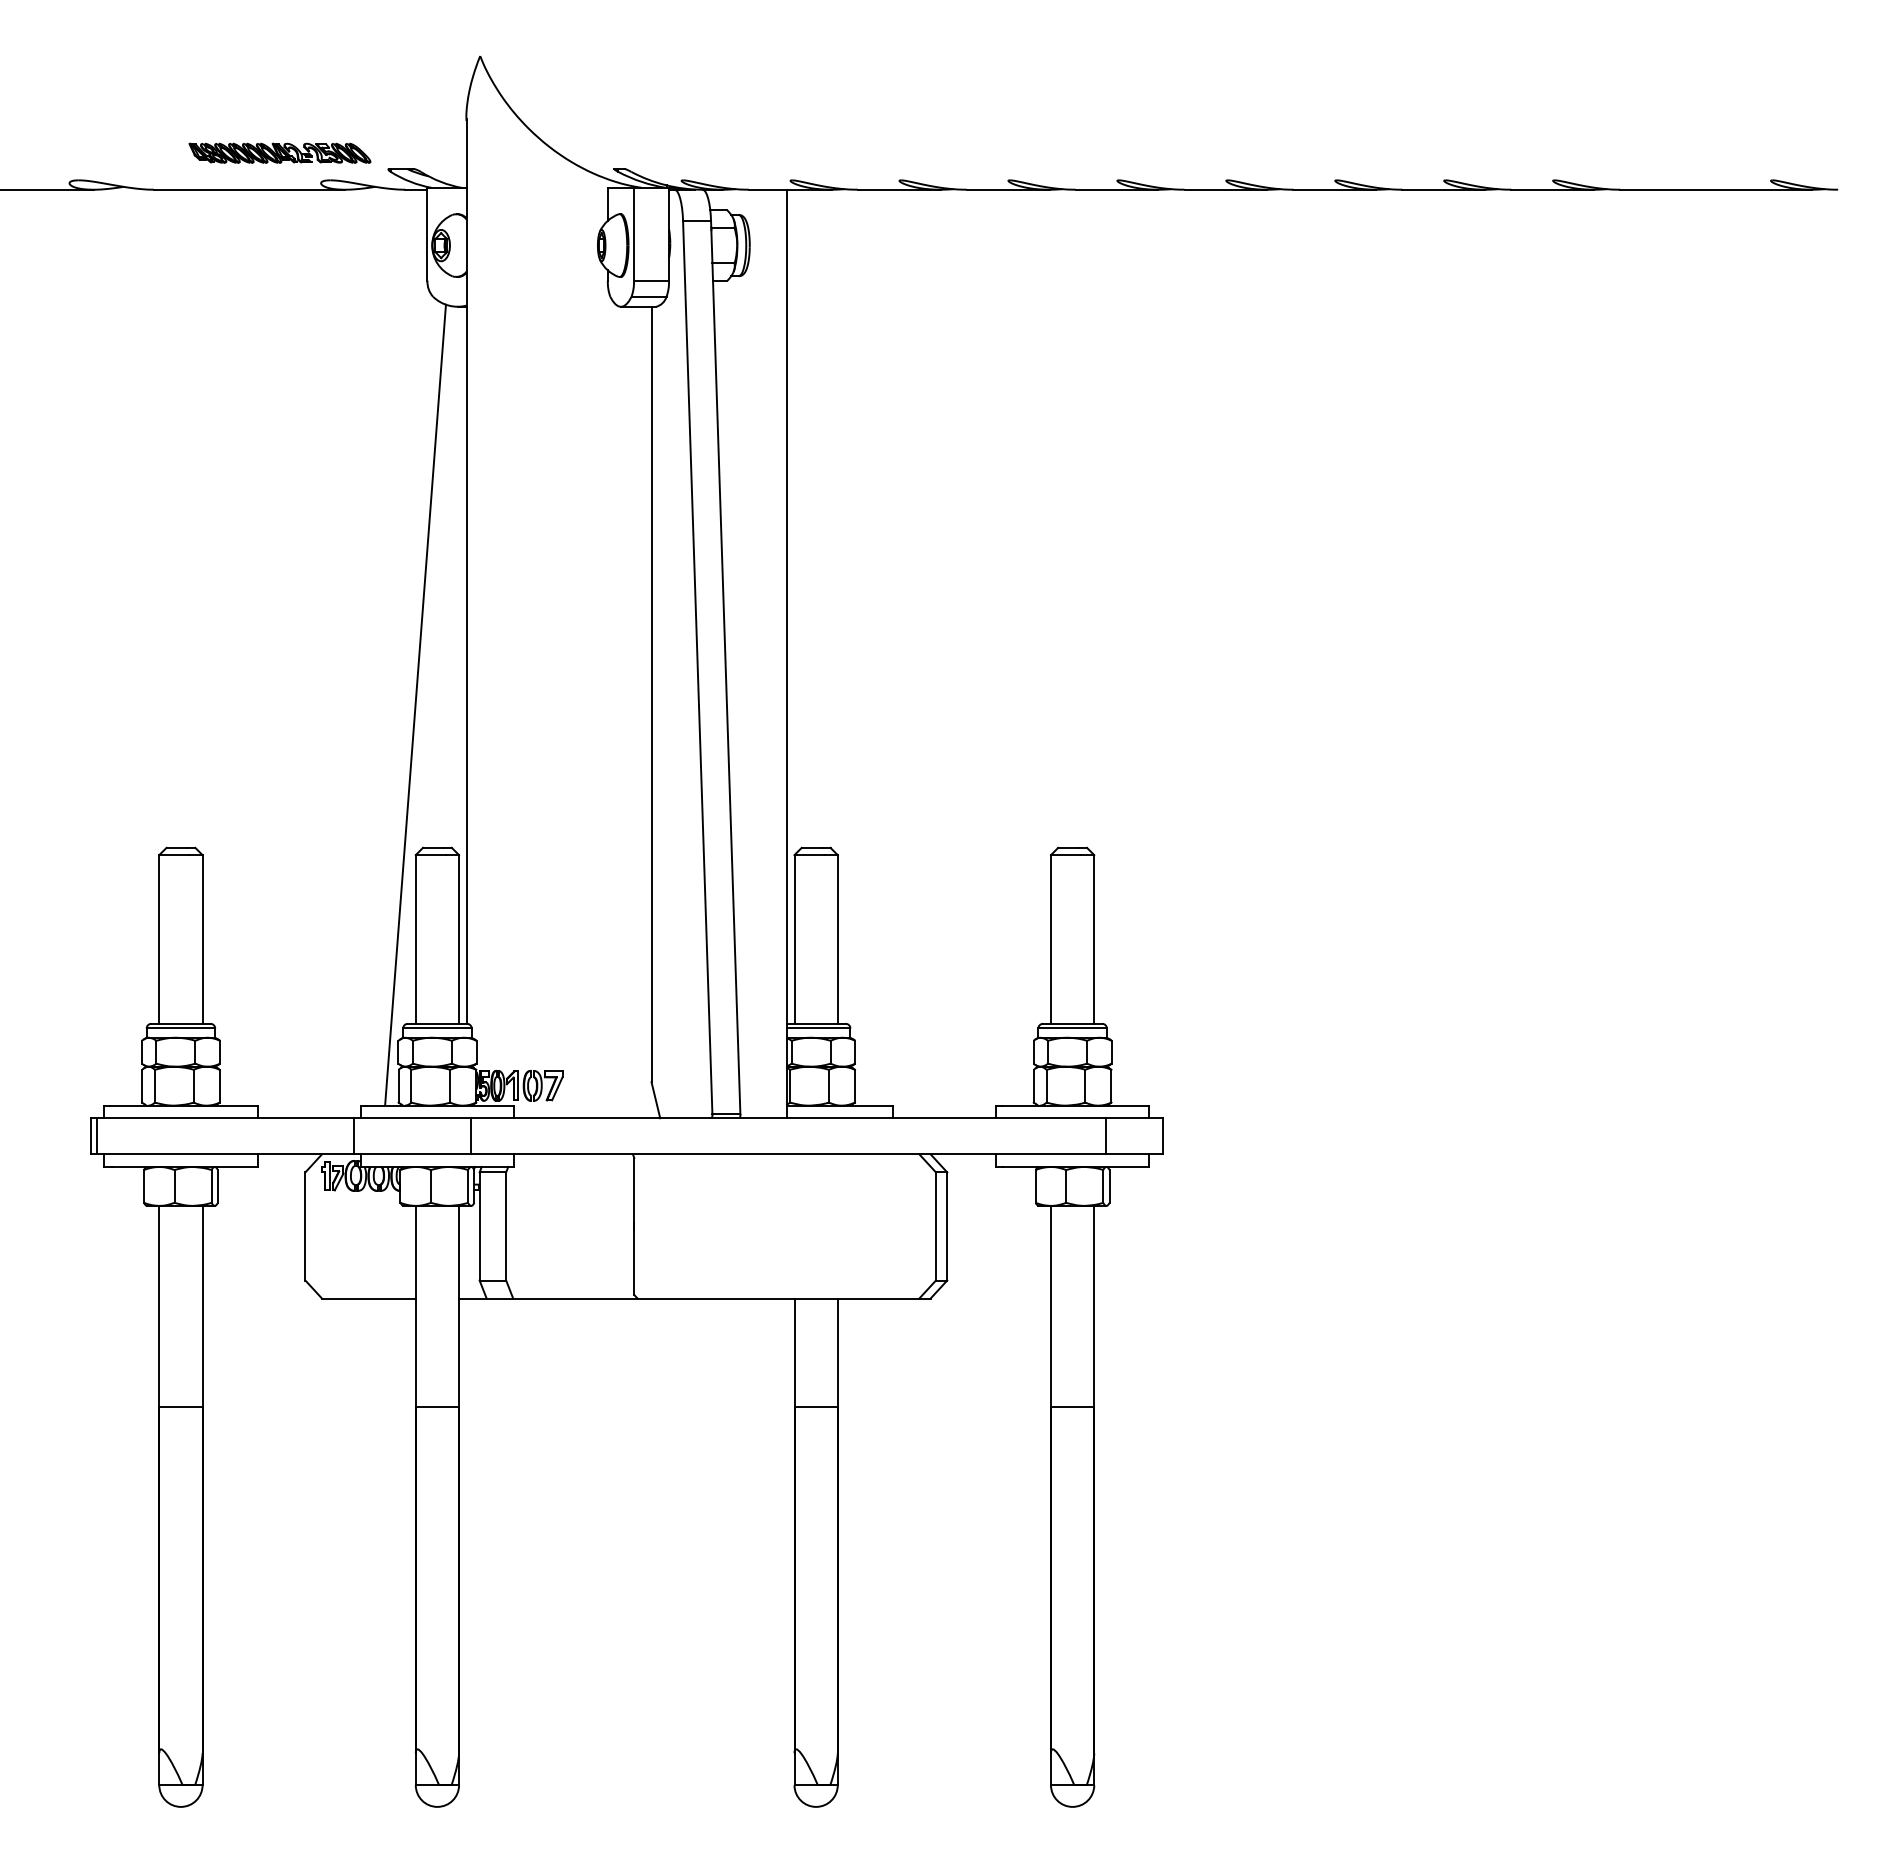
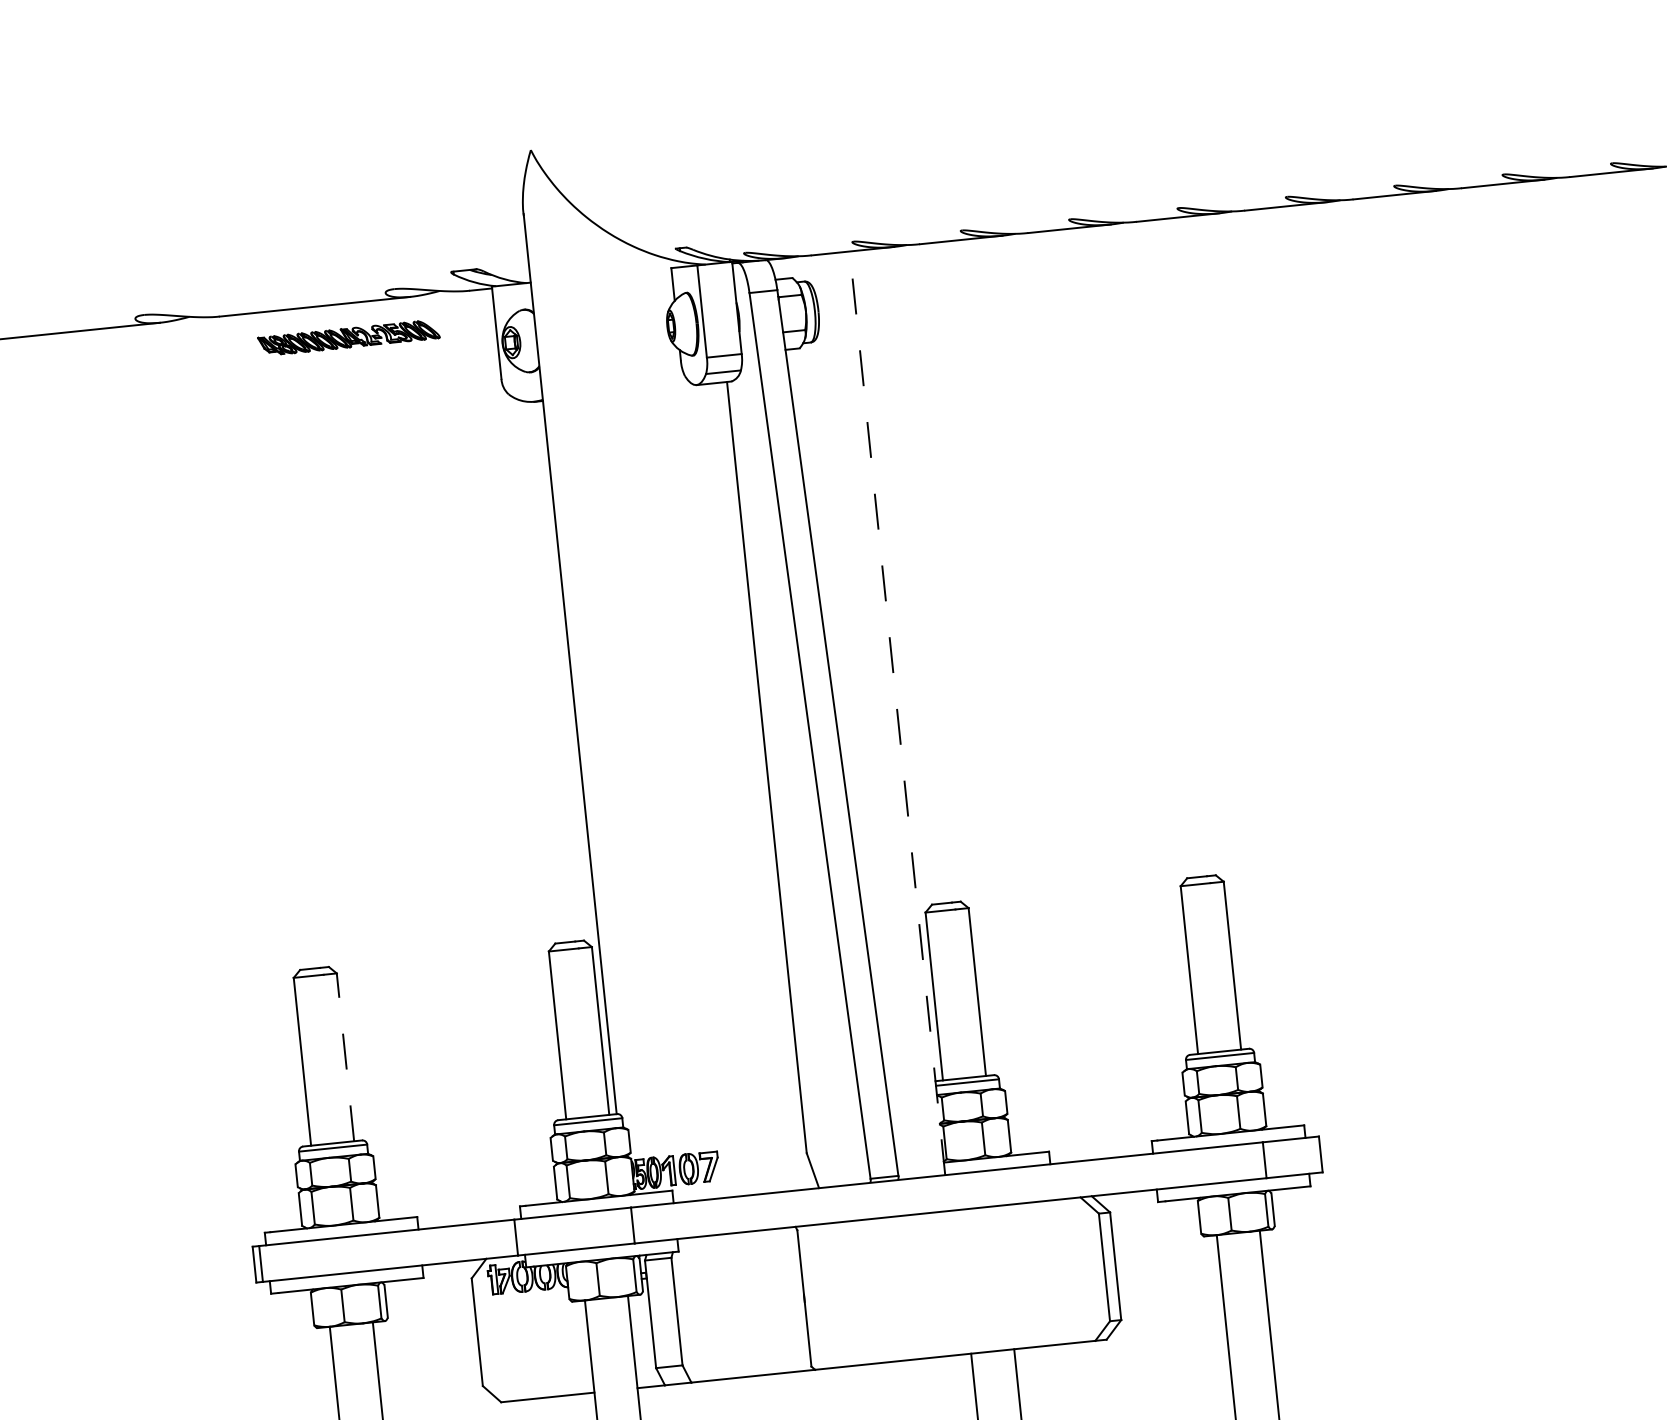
part: (279, 152) -> (348, 337), moved
line: (787, 653) -> (897, 712), solid -> dashed
line: (415, 704) -> (533, 801), removed
line: (202, 938) -> (345, 1056), solid -> dashed

